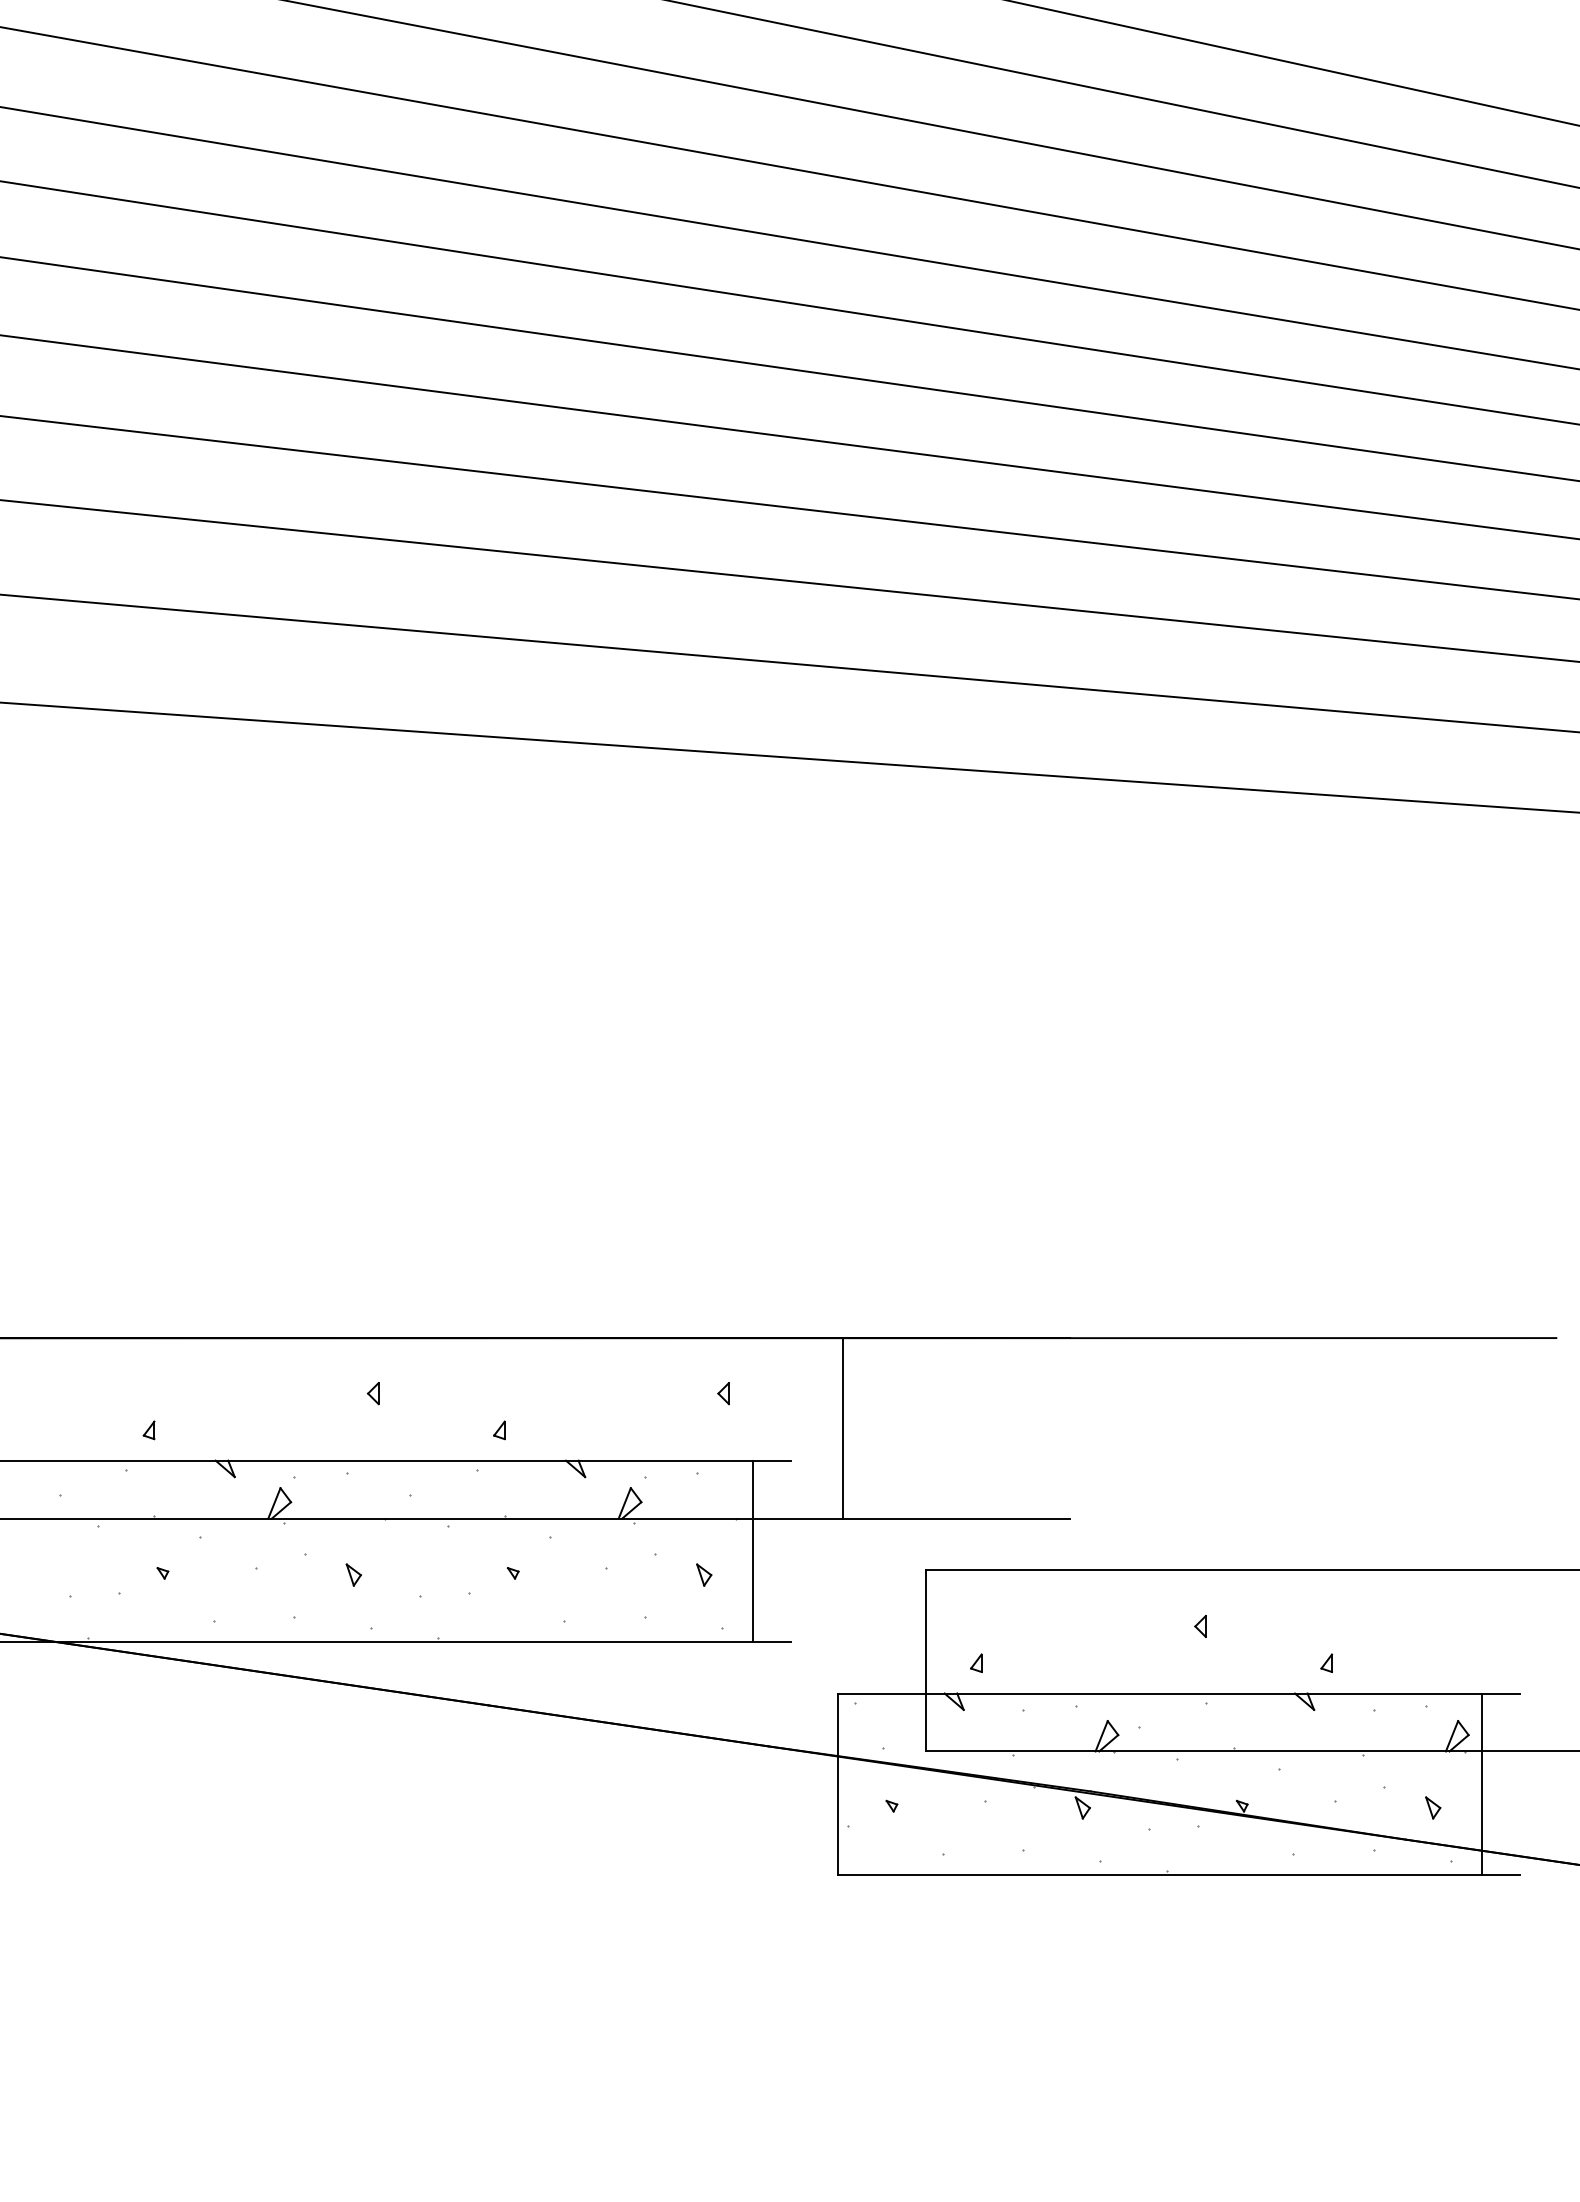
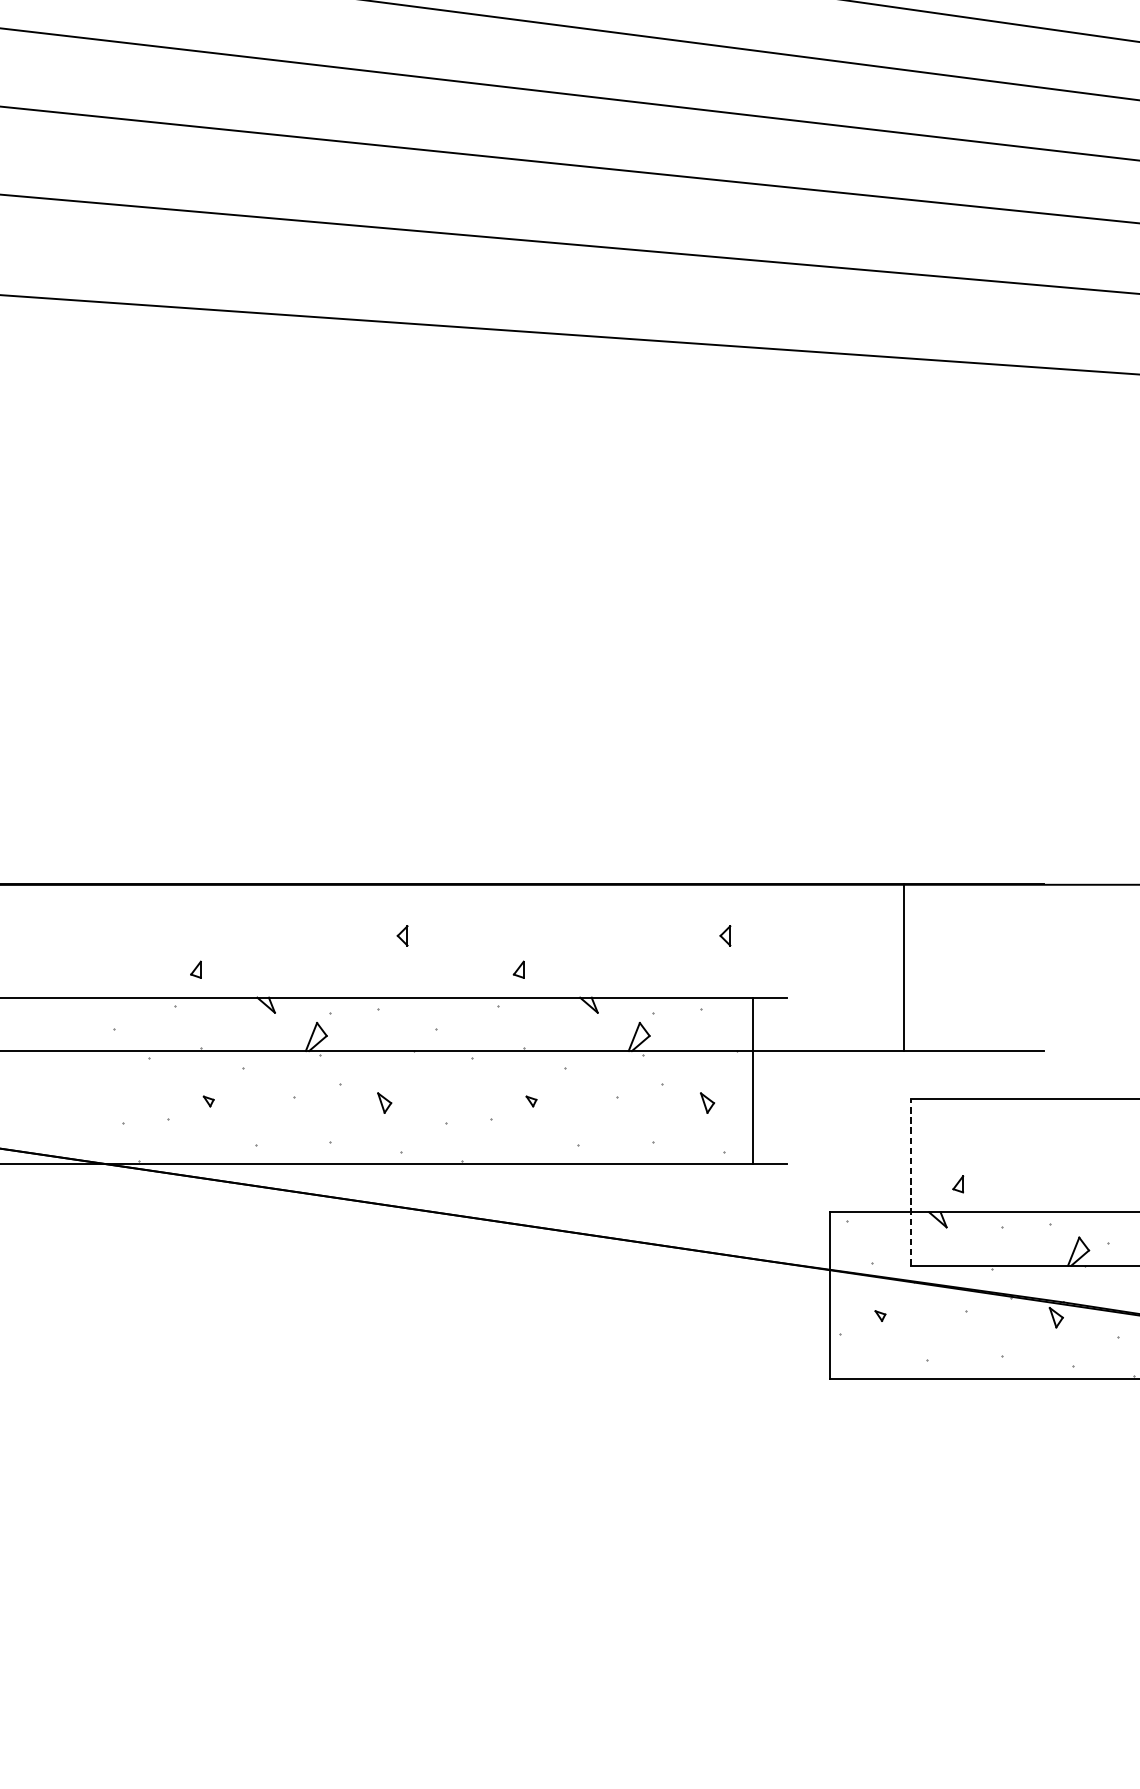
line: (843, 1427) -> (904, 967), moved
line: (925, 1660) -> (911, 1181), solid -> dashed

